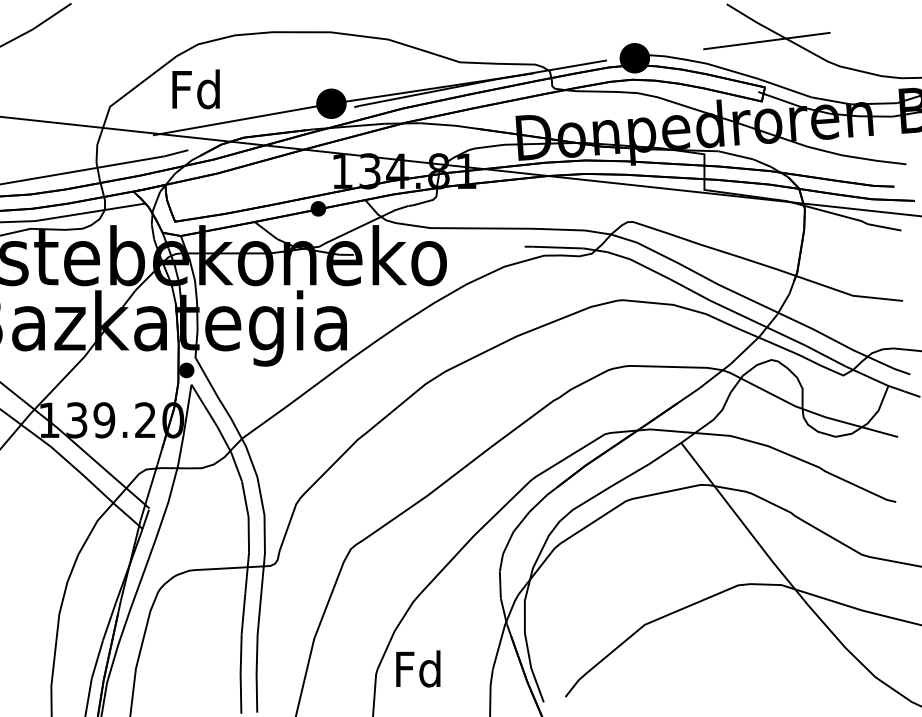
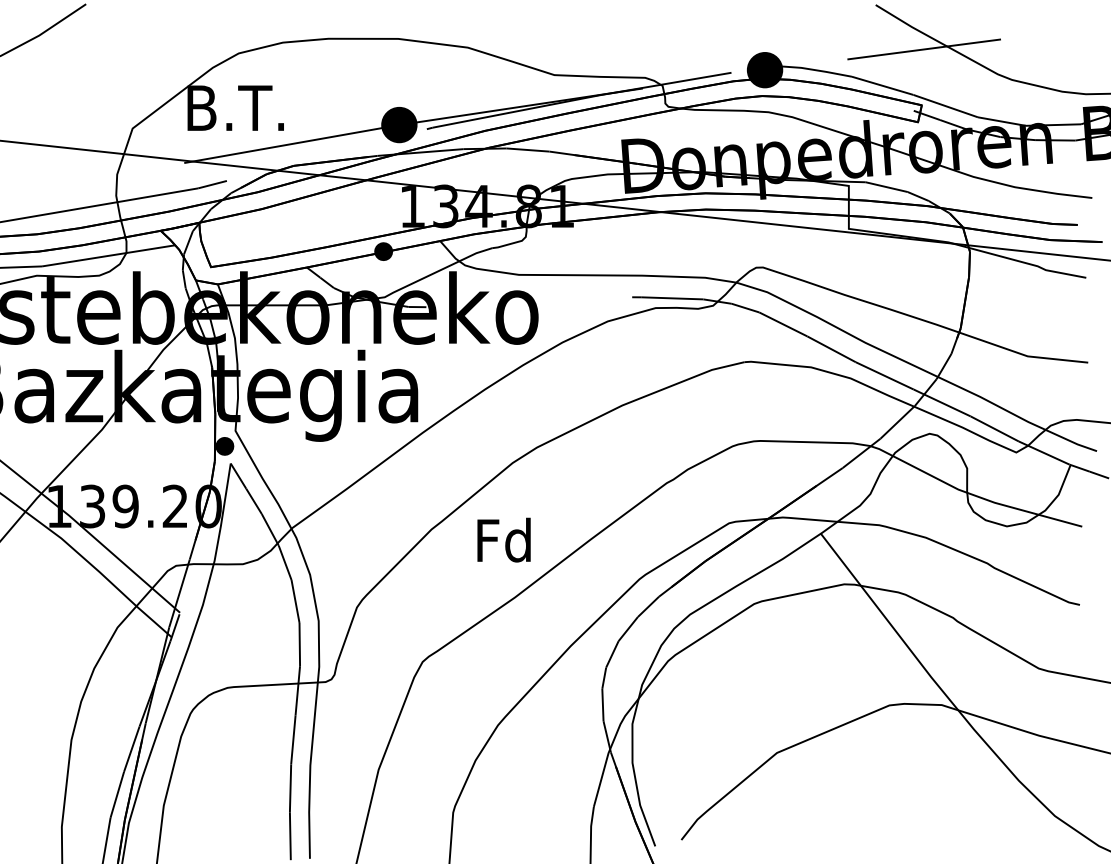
text: (195, 89) -> (235, 107), Fd -> B.T.
text: (417, 668) -> (503, 539), moved

